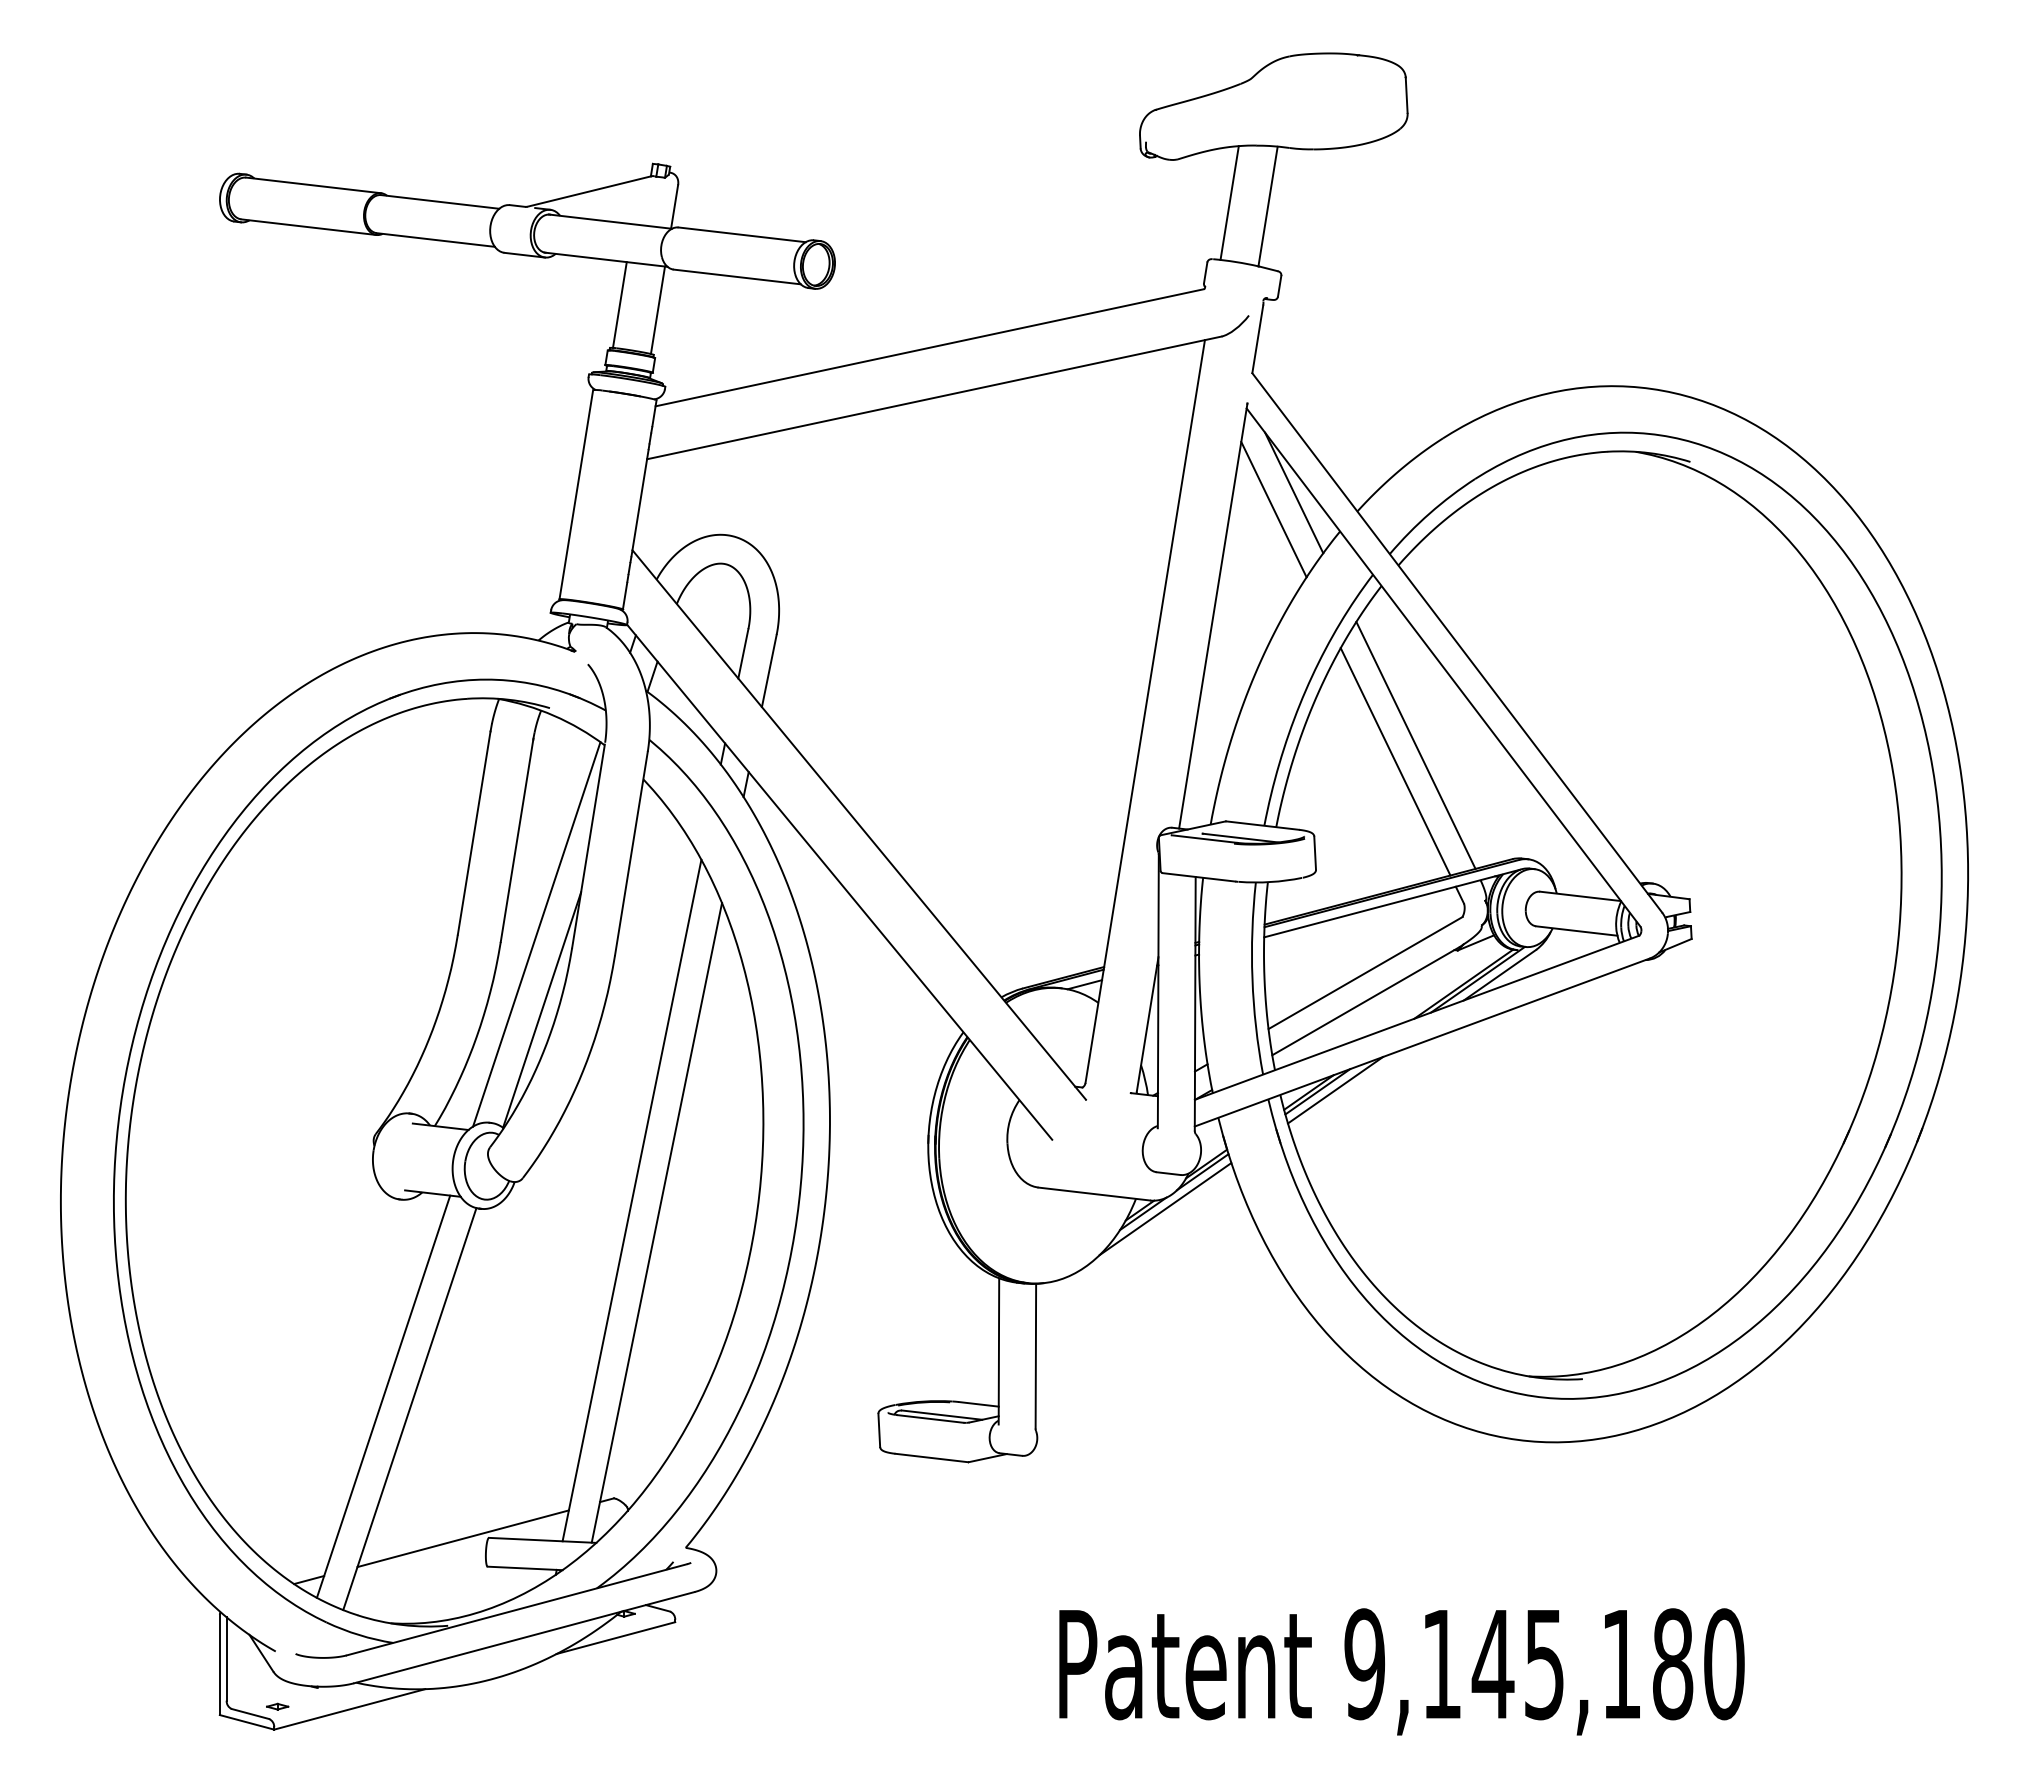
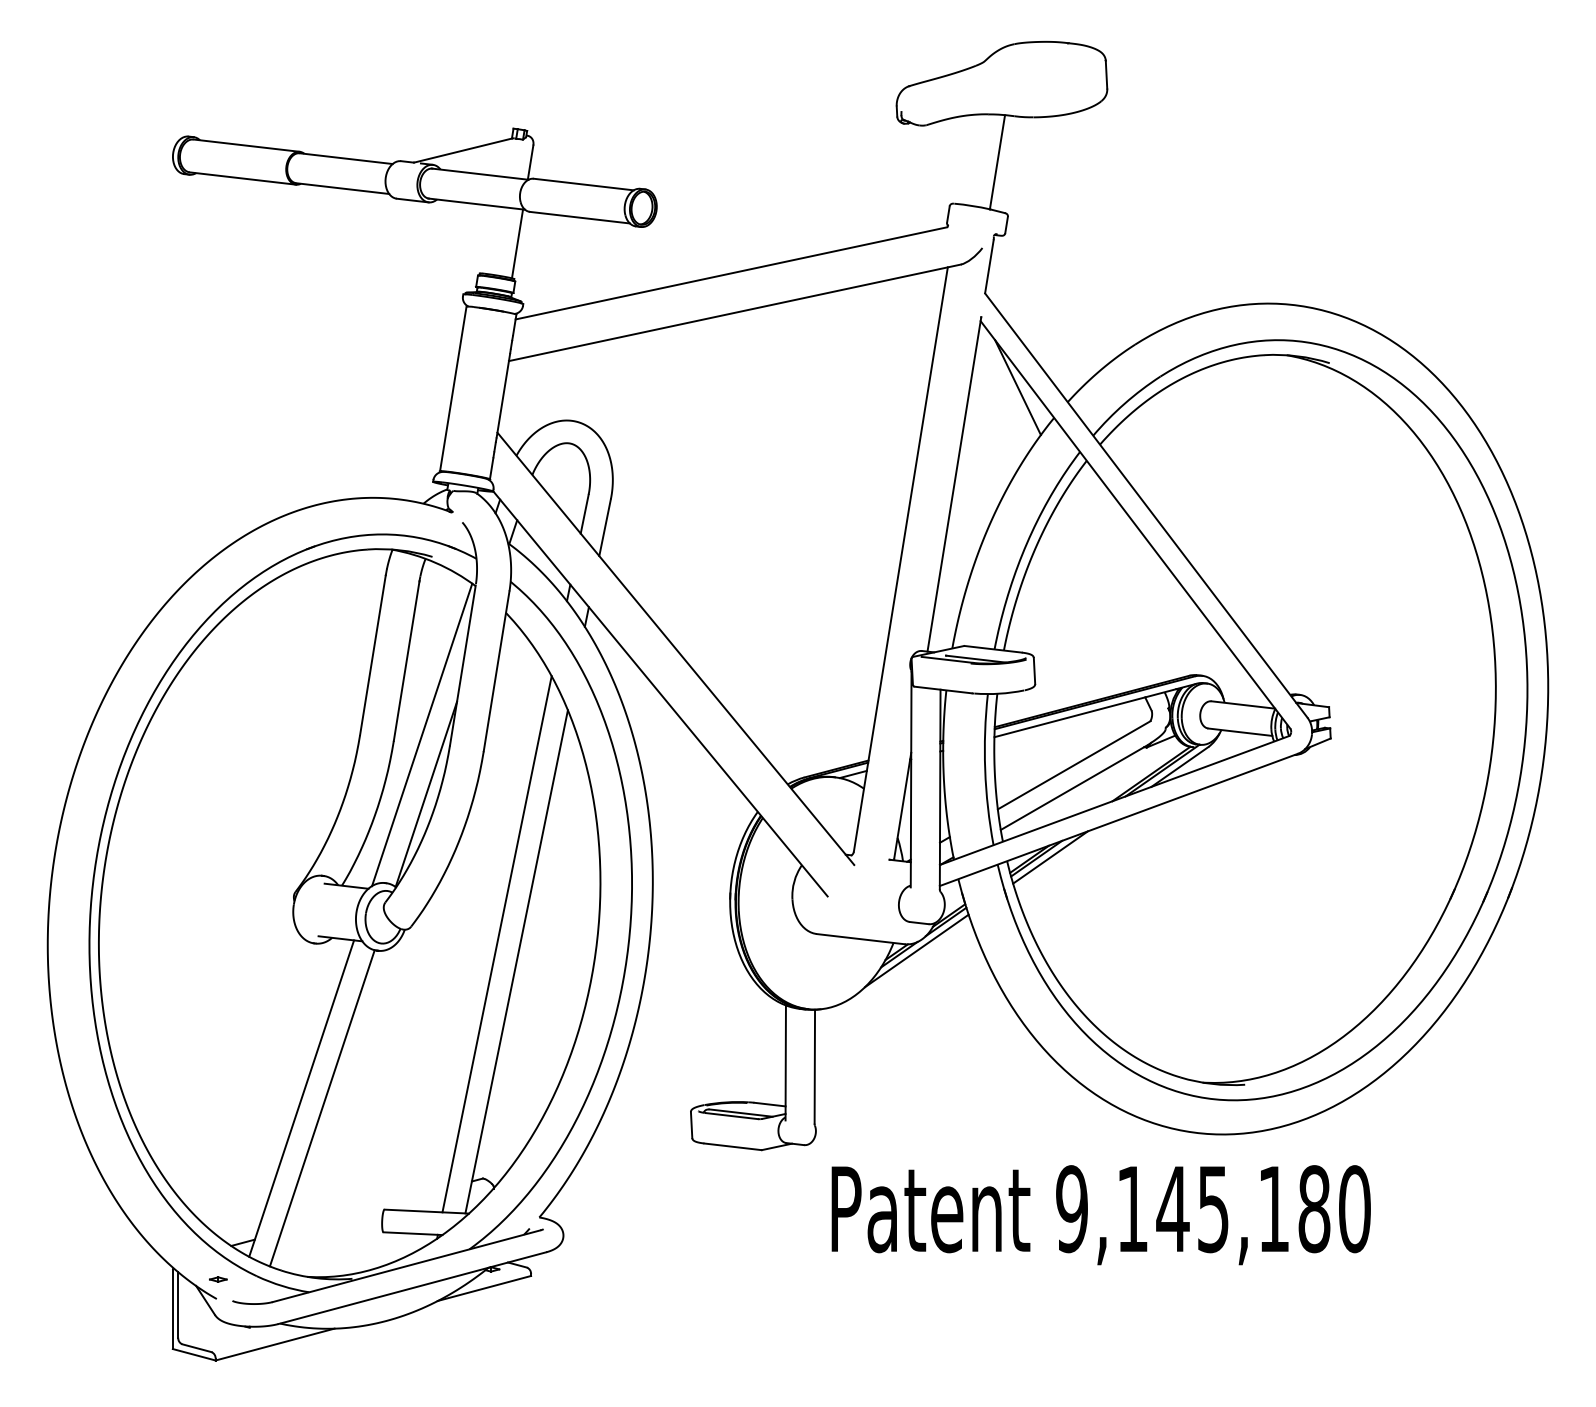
line: (1229, 202) -> (967, 159), removed
line: (619, 304) -> (487, 239), removed
line: (1273, 509) -> (1001, 400), removed
line: (1415, 744) -> (1113, 585), removed
line: (1395, 761) -> (1097, 598), removed
line: (462, 1538) -> (363, 1210), removed
text: (1401, 1671) -> (1100, 1214), moved
part: (277, 1706) -> (218, 1279), moved

